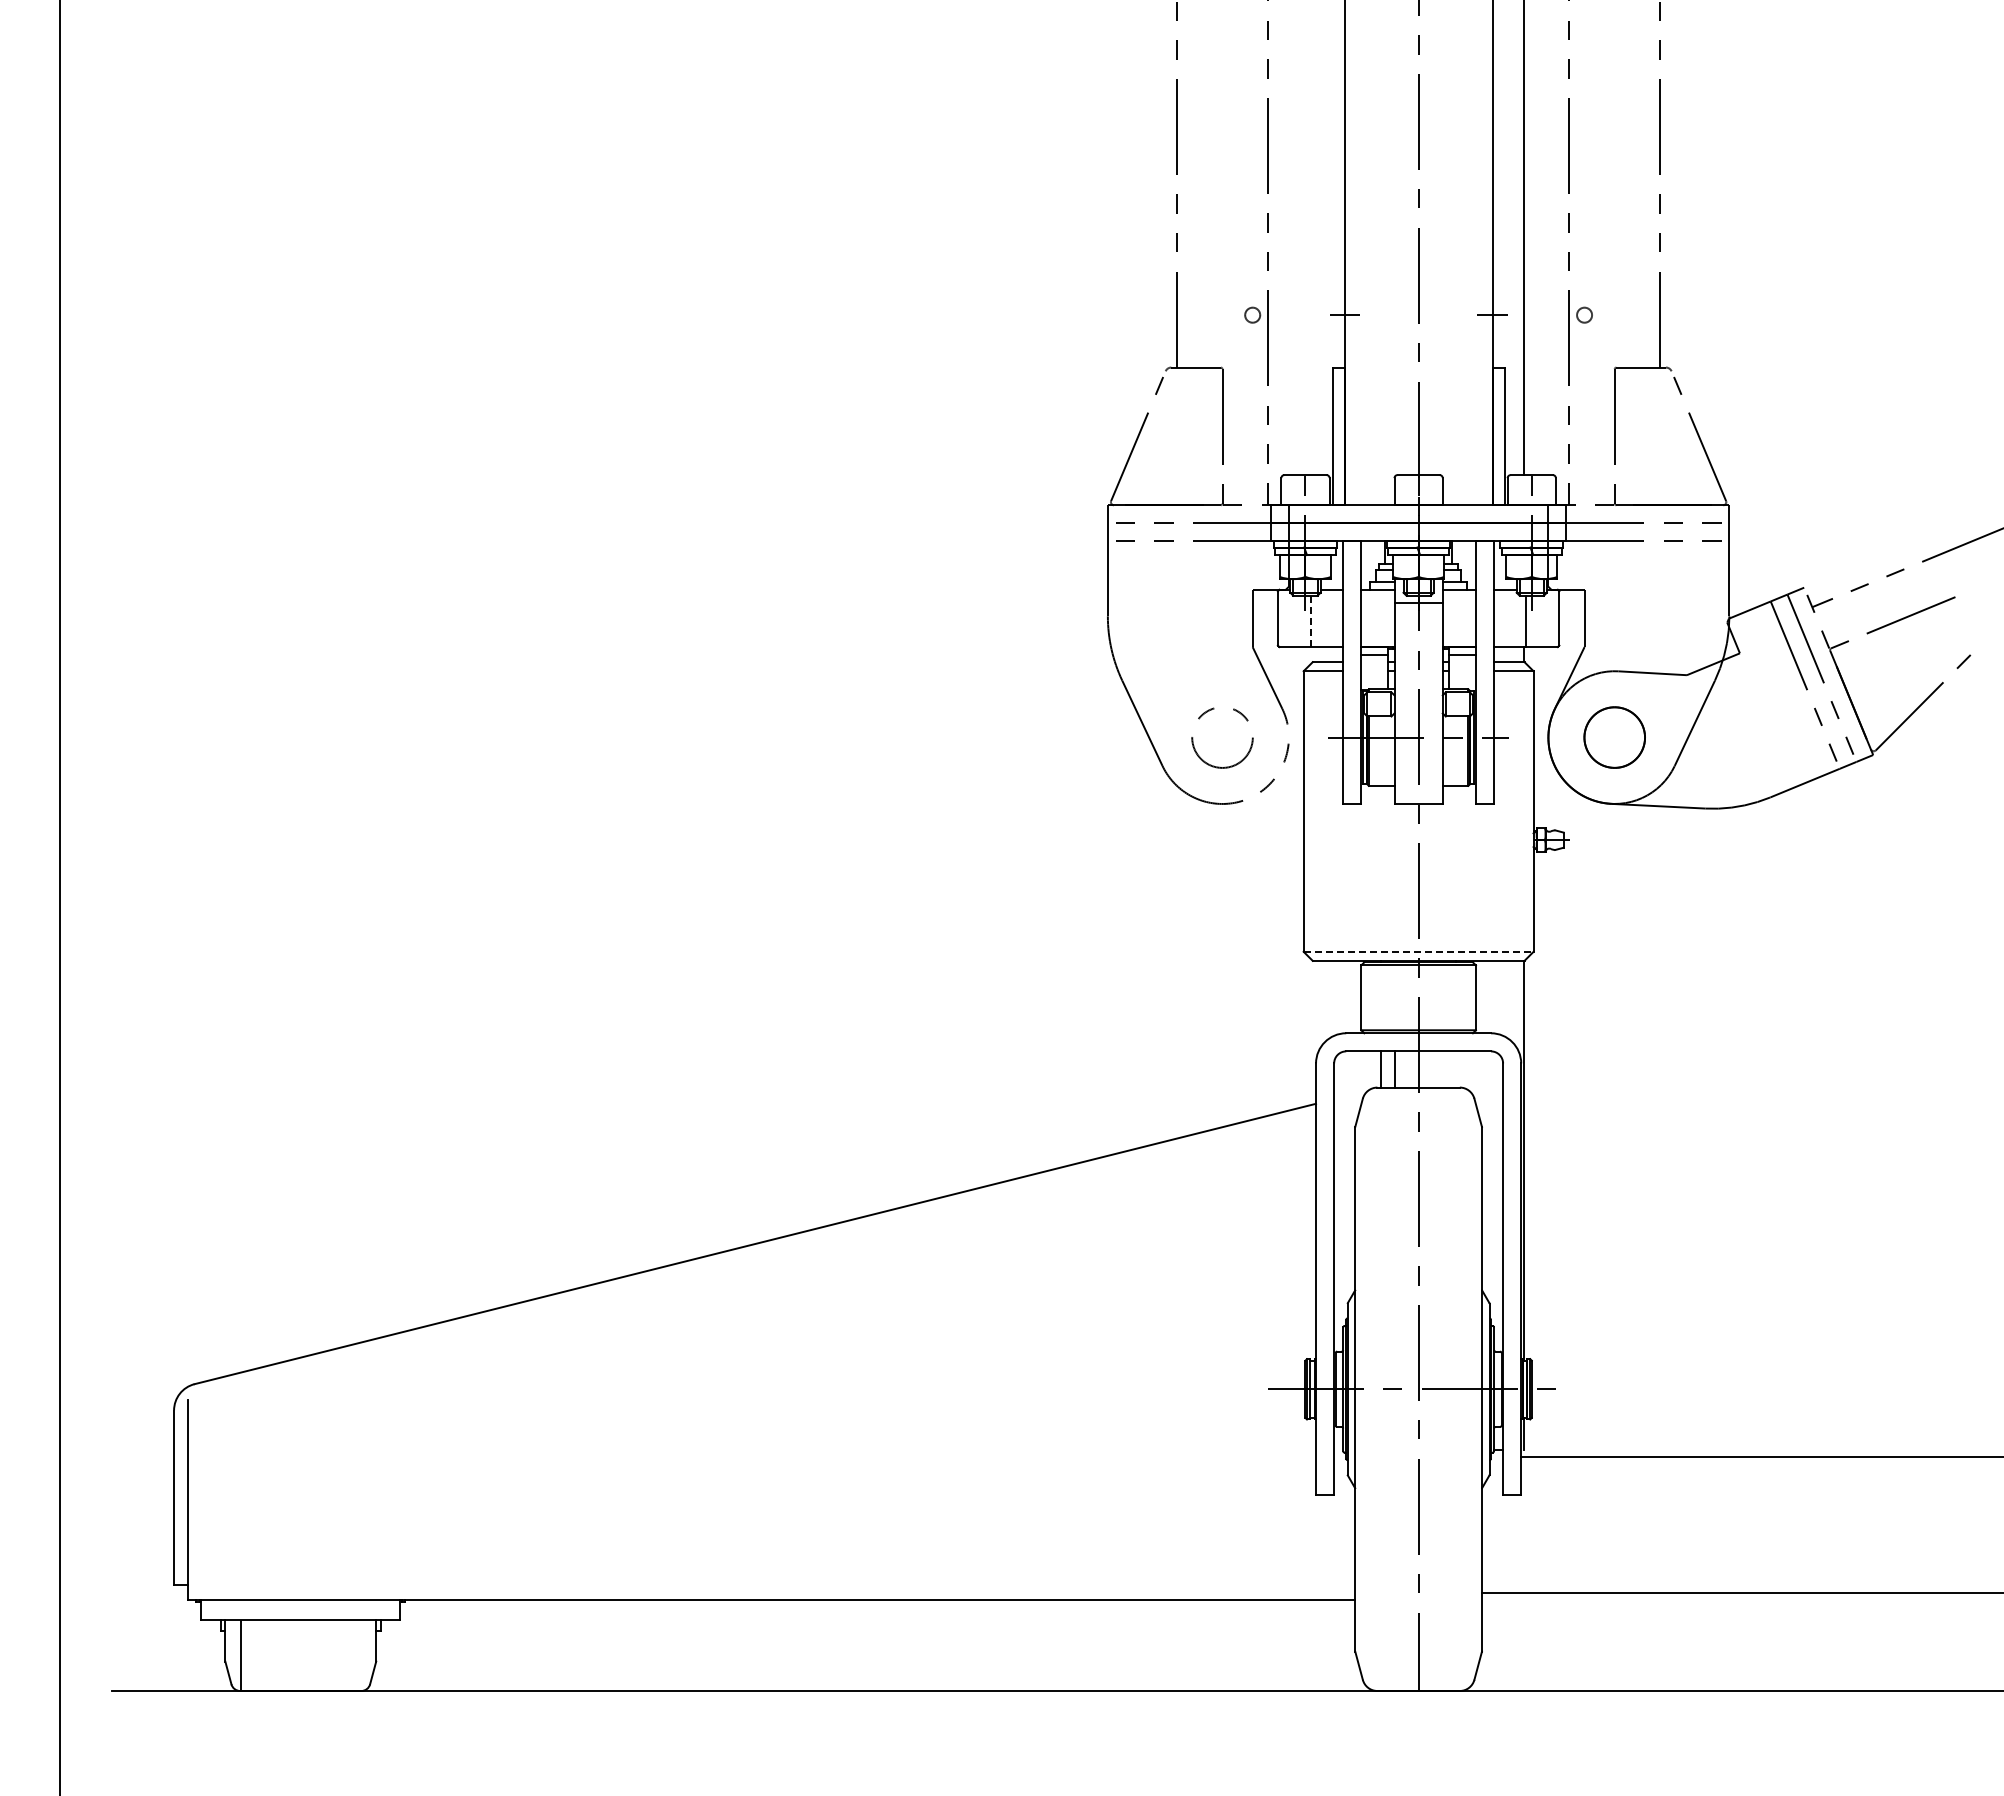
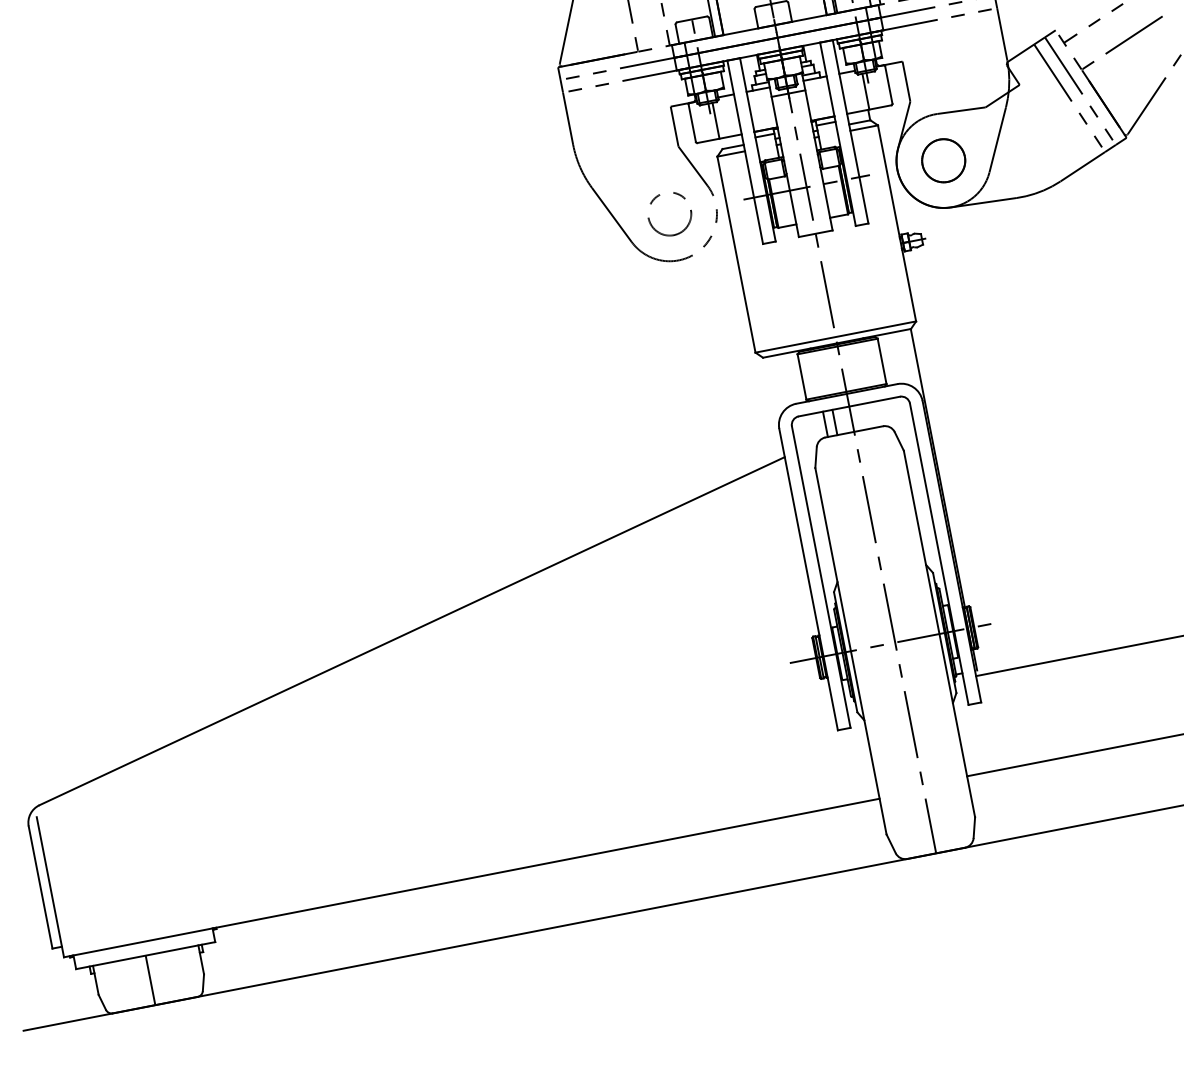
line: (1311, 621) -> (716, 120), dashed -> solid
line: (1418, 951) -> (835, 336), dashed -> solid
line: (240, 1655) -> (150, 980), moved

